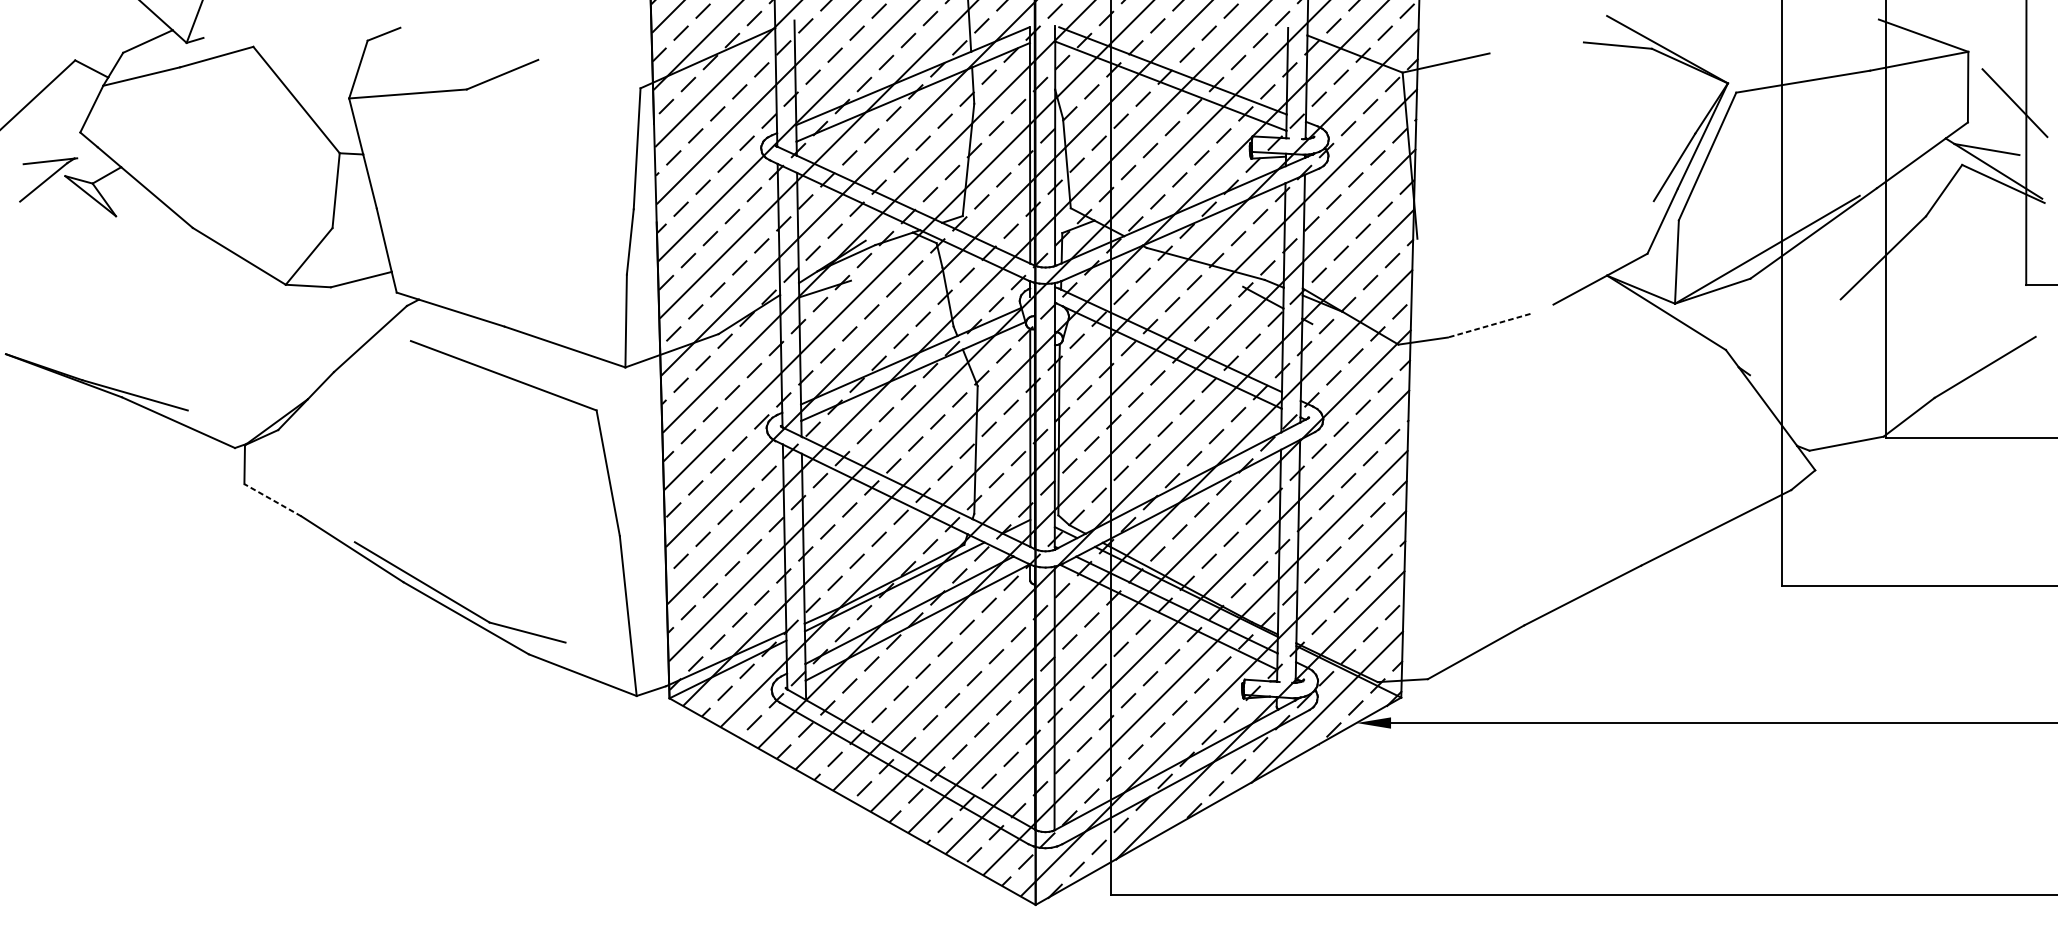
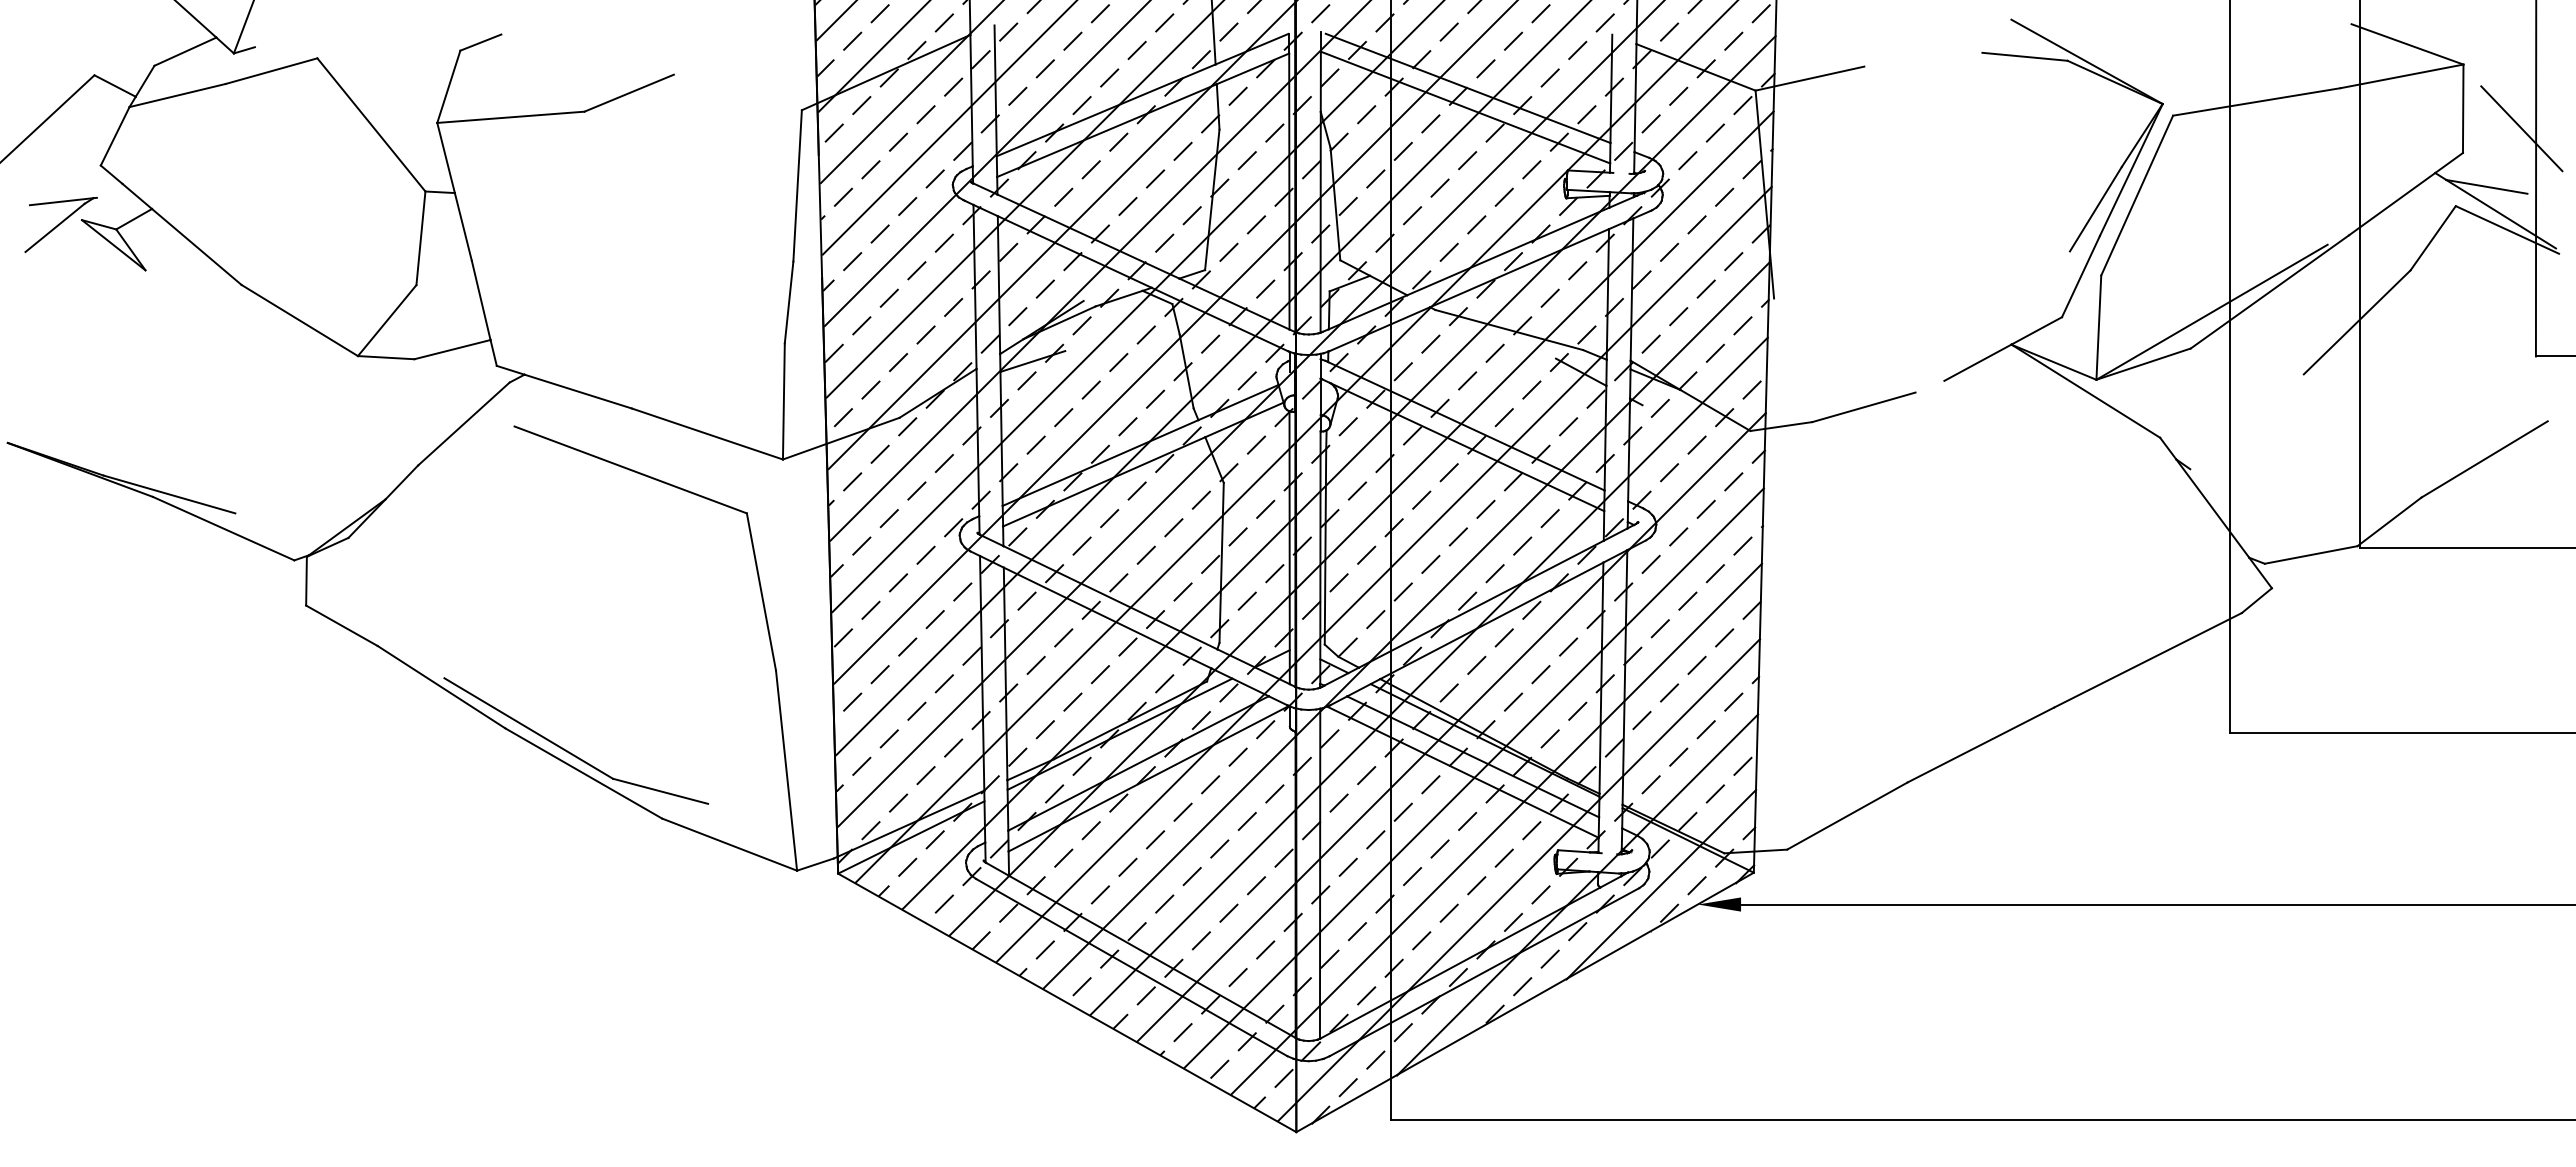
line: (1488, 325) -> (1863, 407), dashed -> solid
line: (272, 500) -> (341, 625), dashed -> solid

